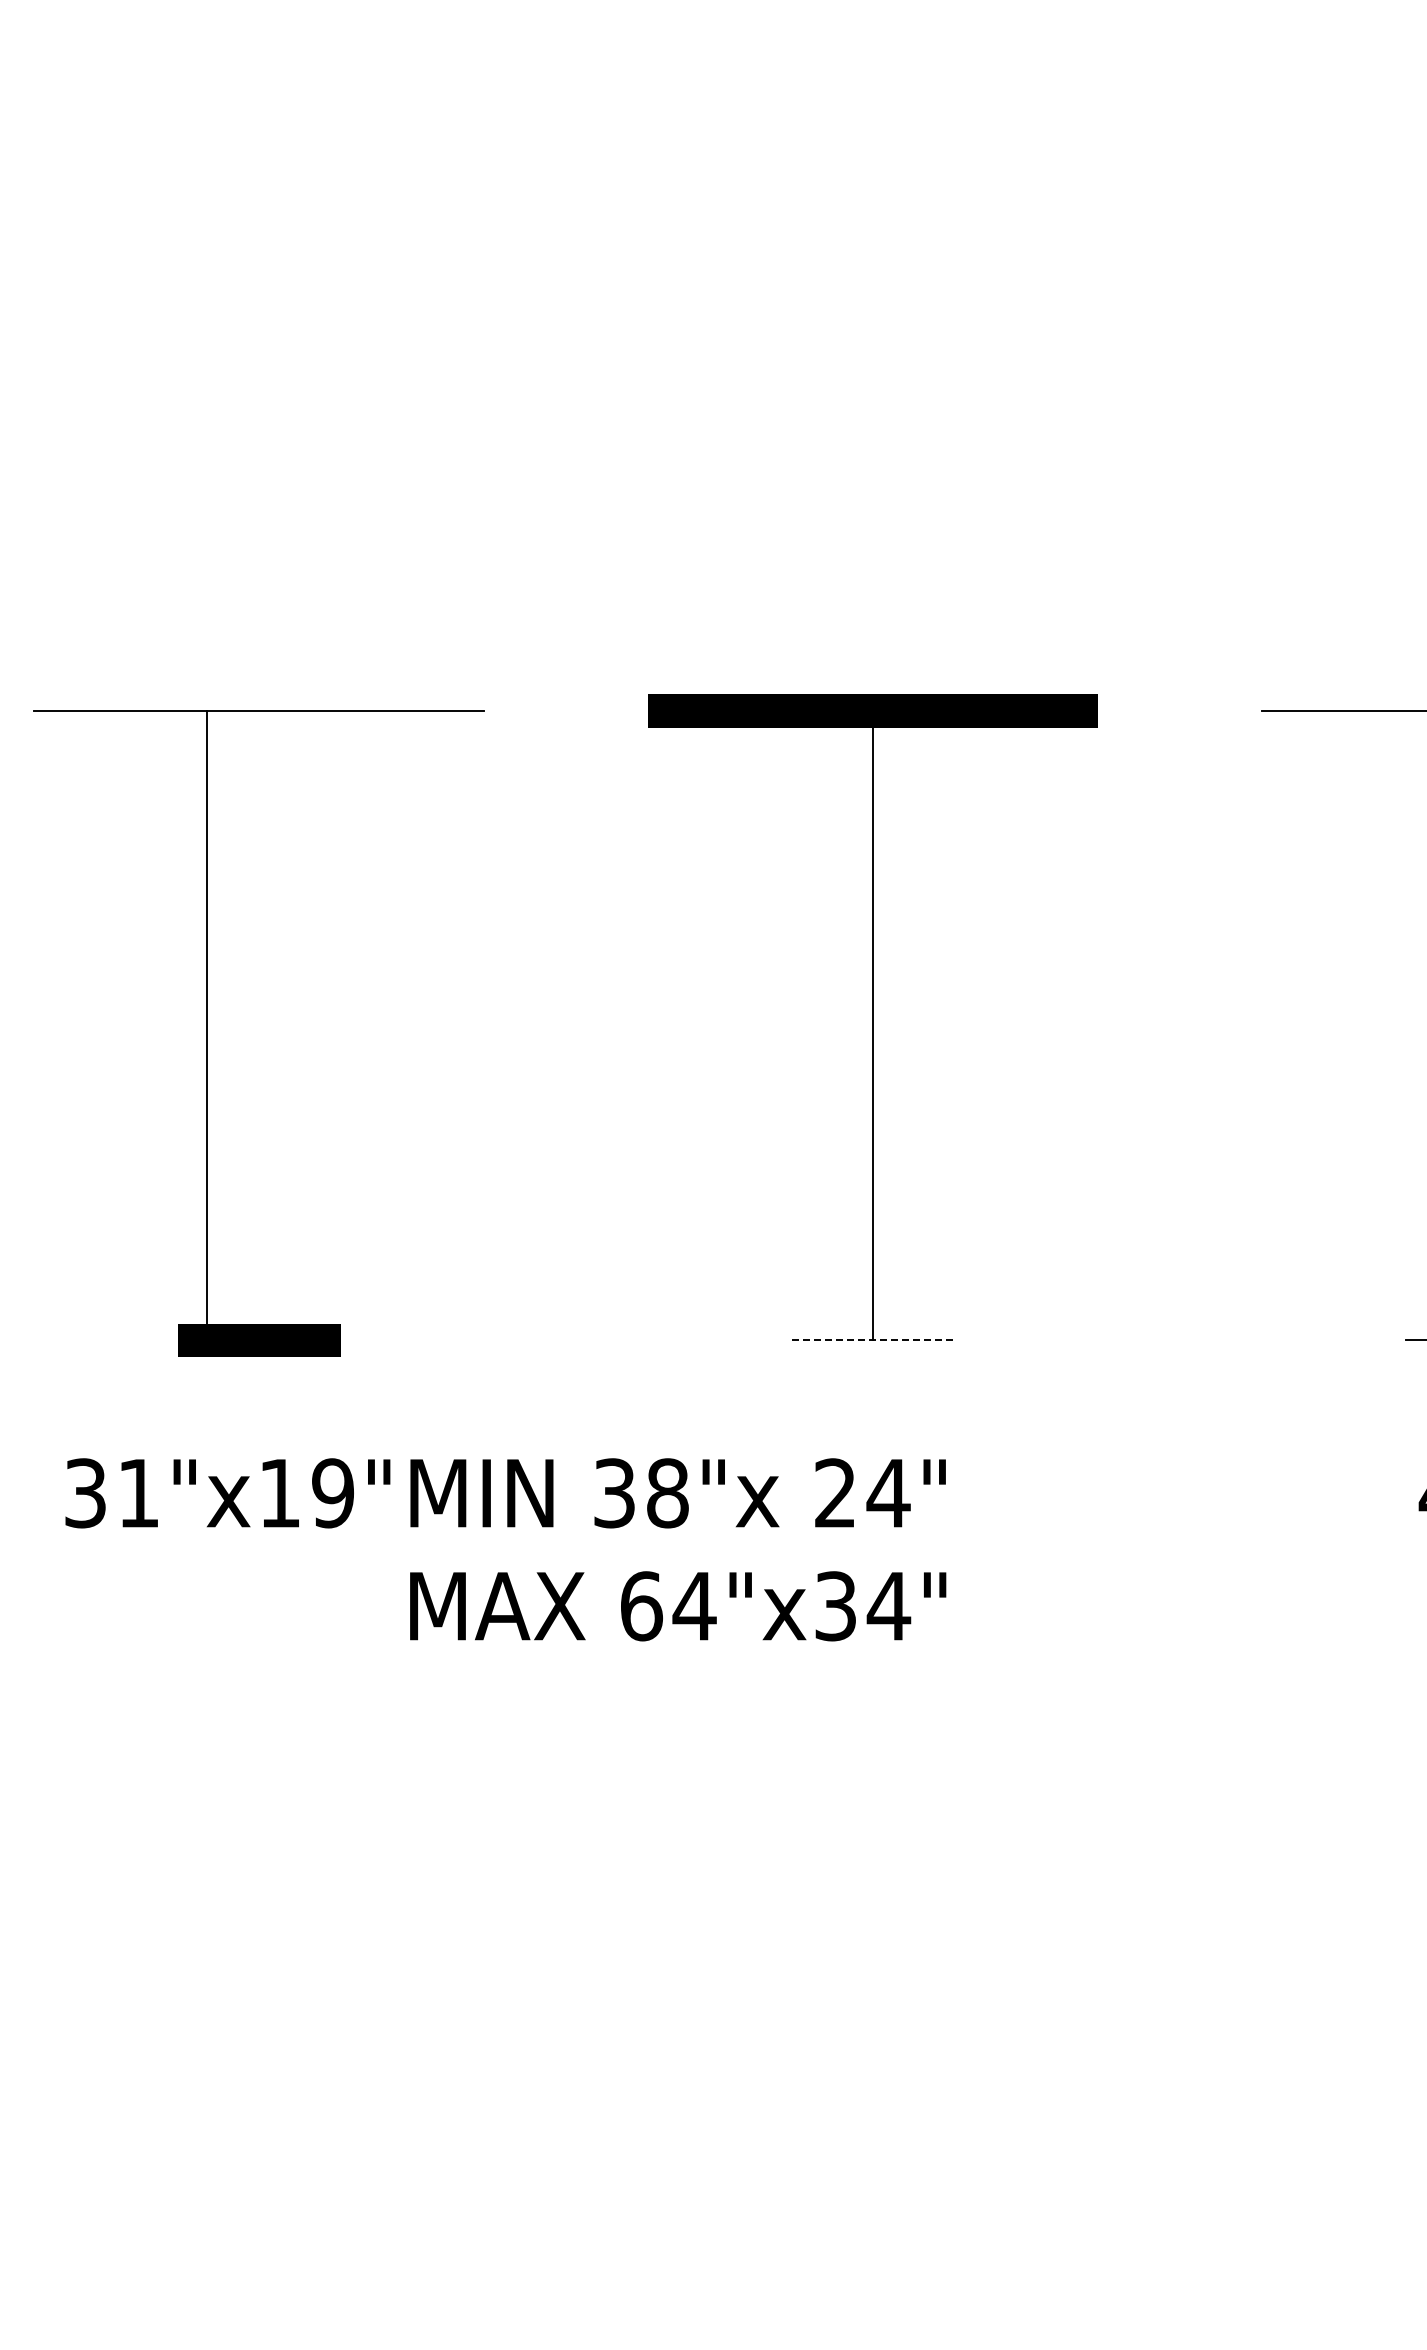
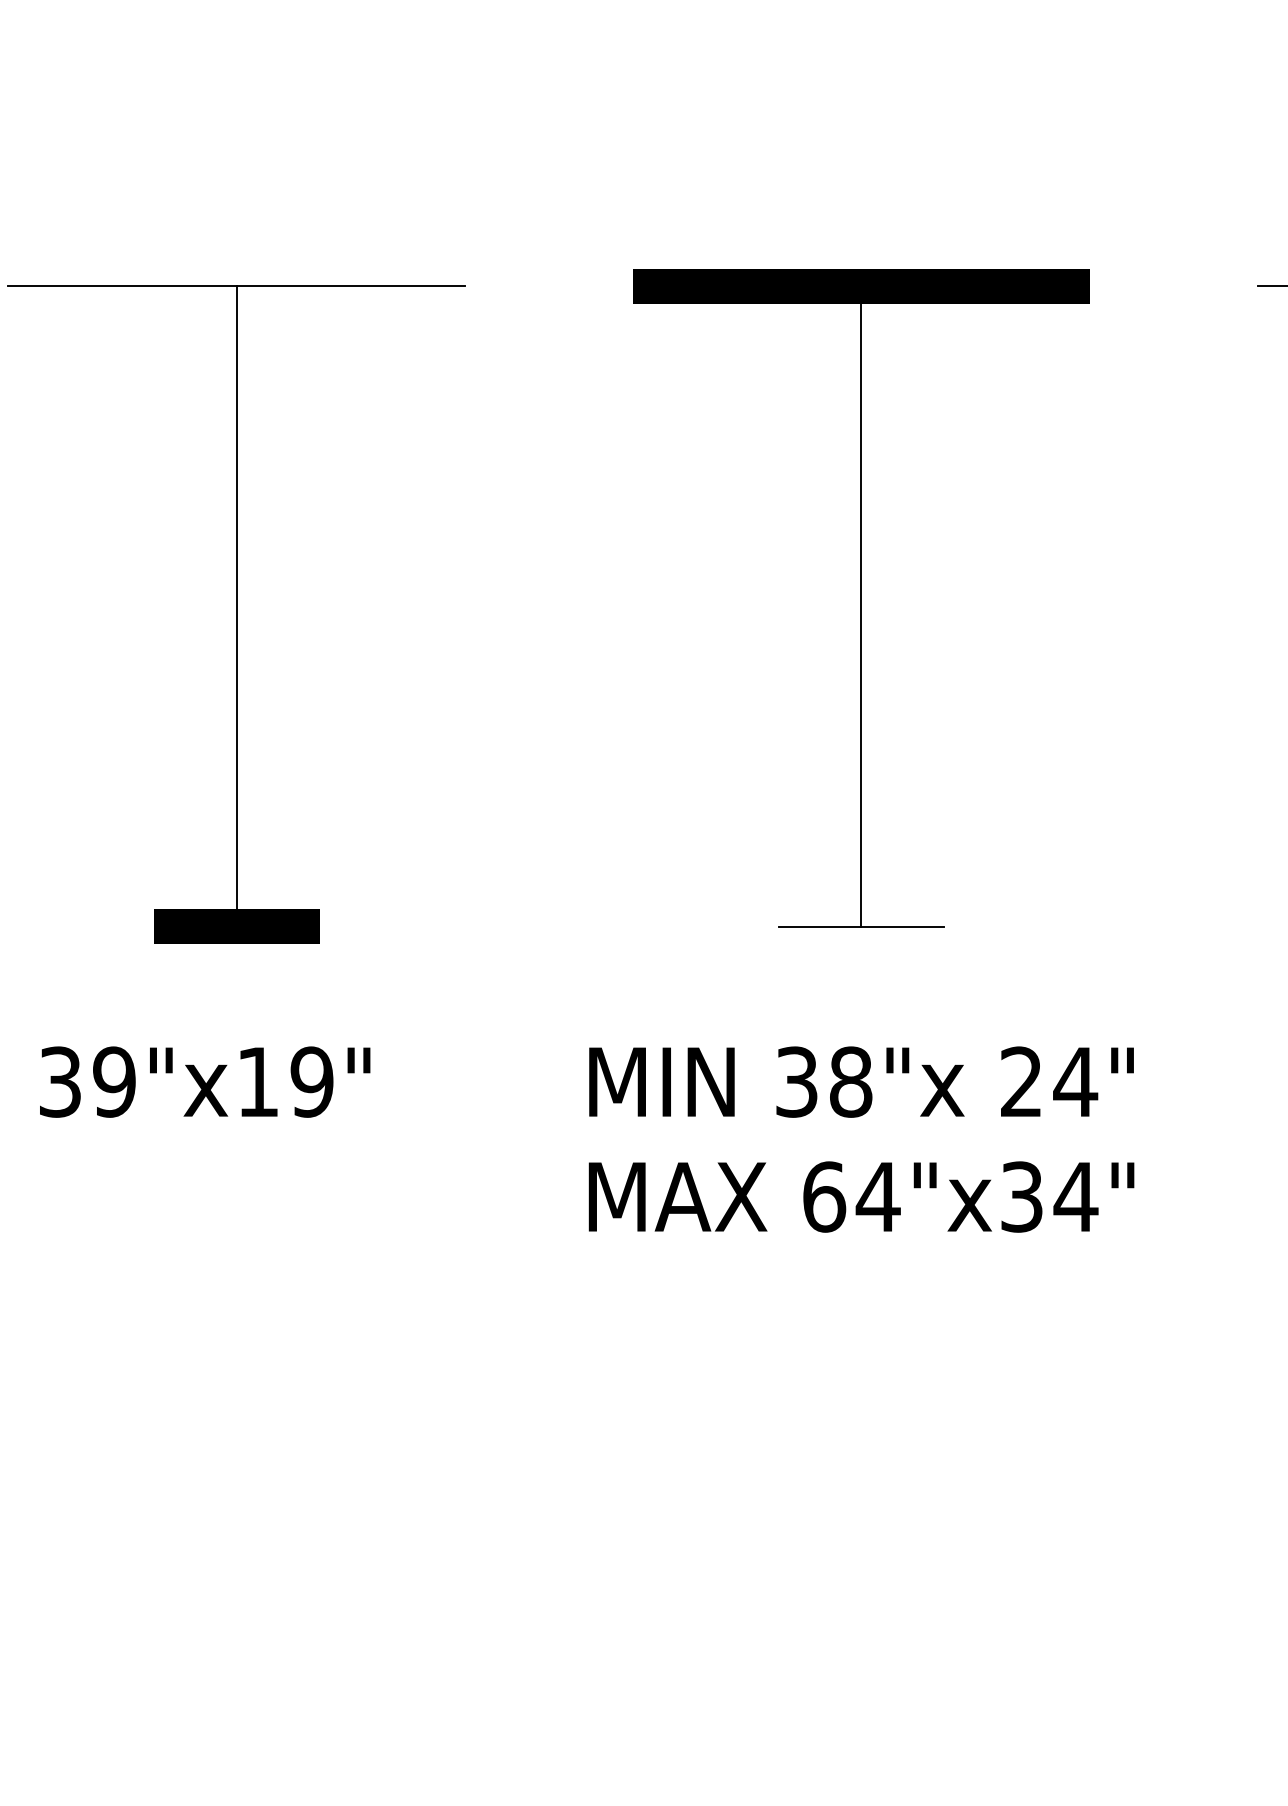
line: (207, 1025) -> (237, 606), moved
line: (873, 1340) -> (861, 926), dashed -> solid
text: (138, 1493) -> (114, 1082), 31"x19" -> 39"x19"
text: (678, 1549) -> (861, 1139), moved

